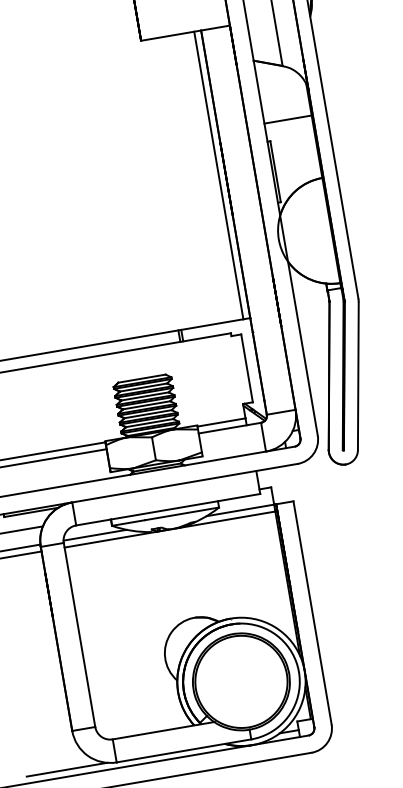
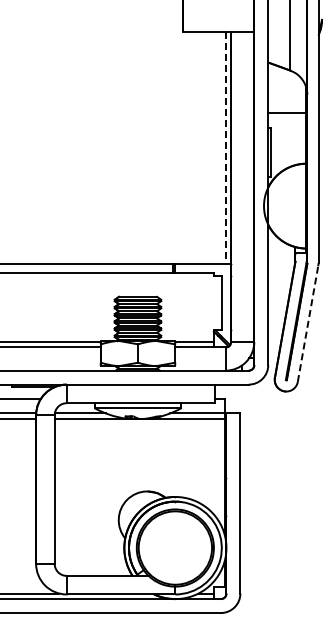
line: (218, 176) -> (225, 148), solid -> dashed
line: (359, 376) -> (308, 324), solid -> dashed

